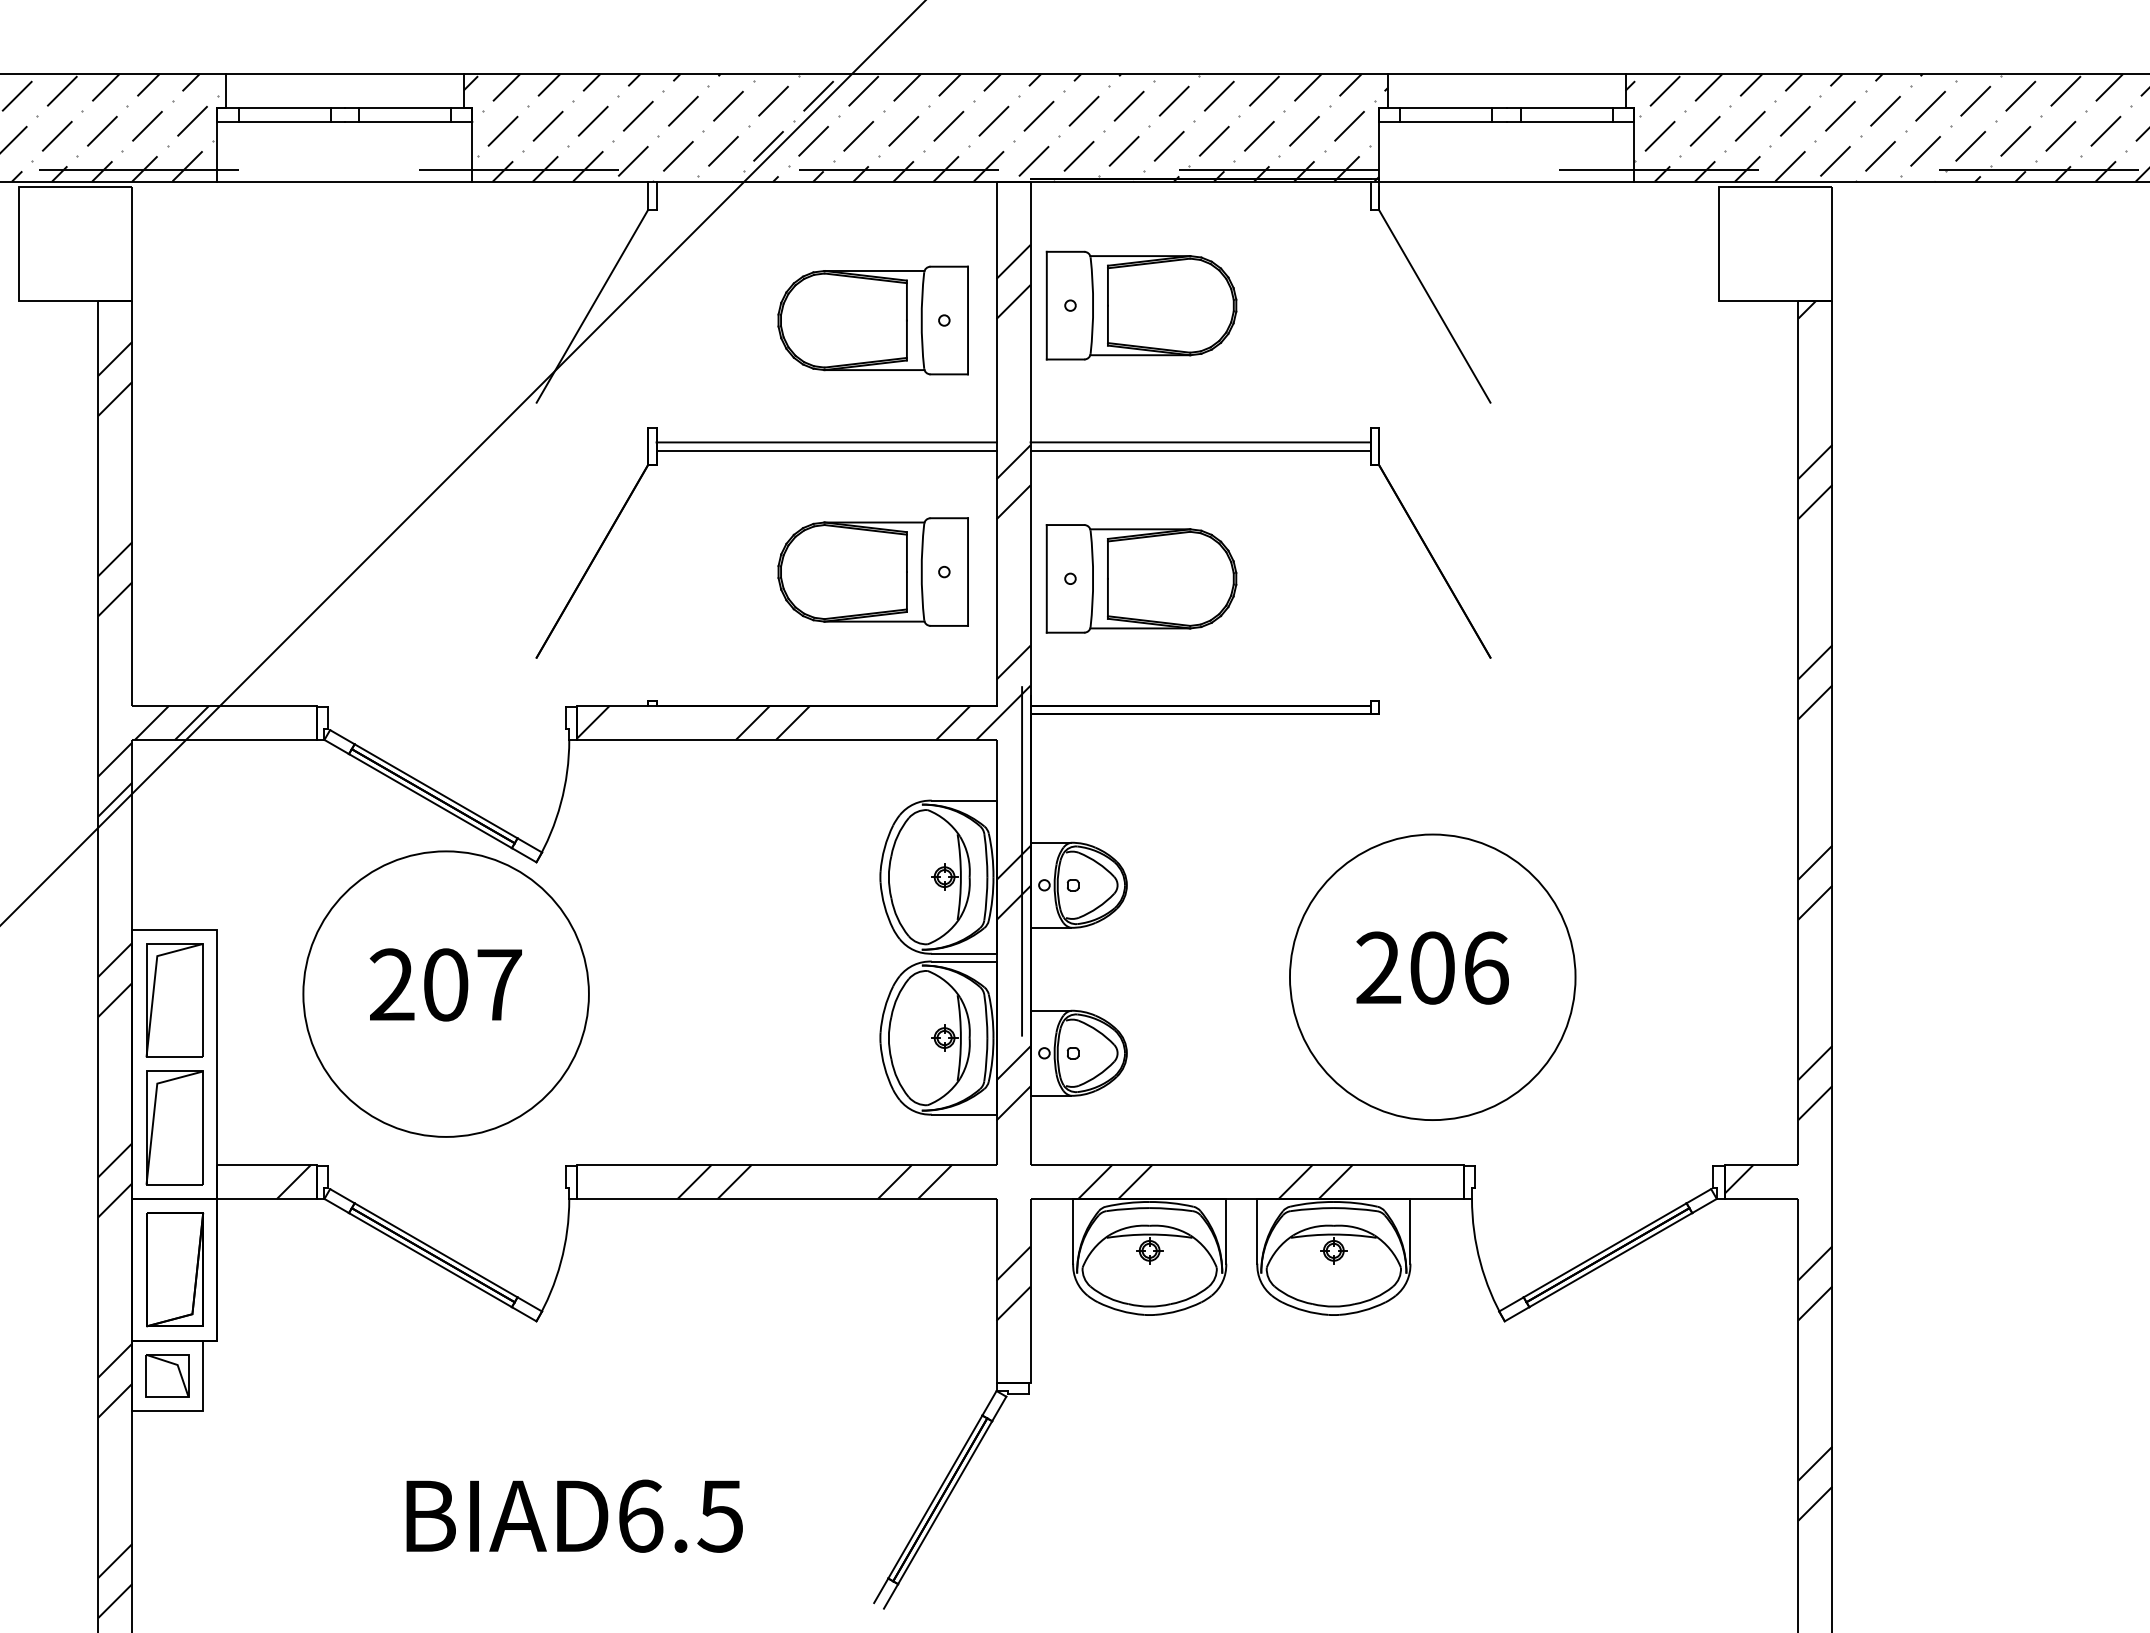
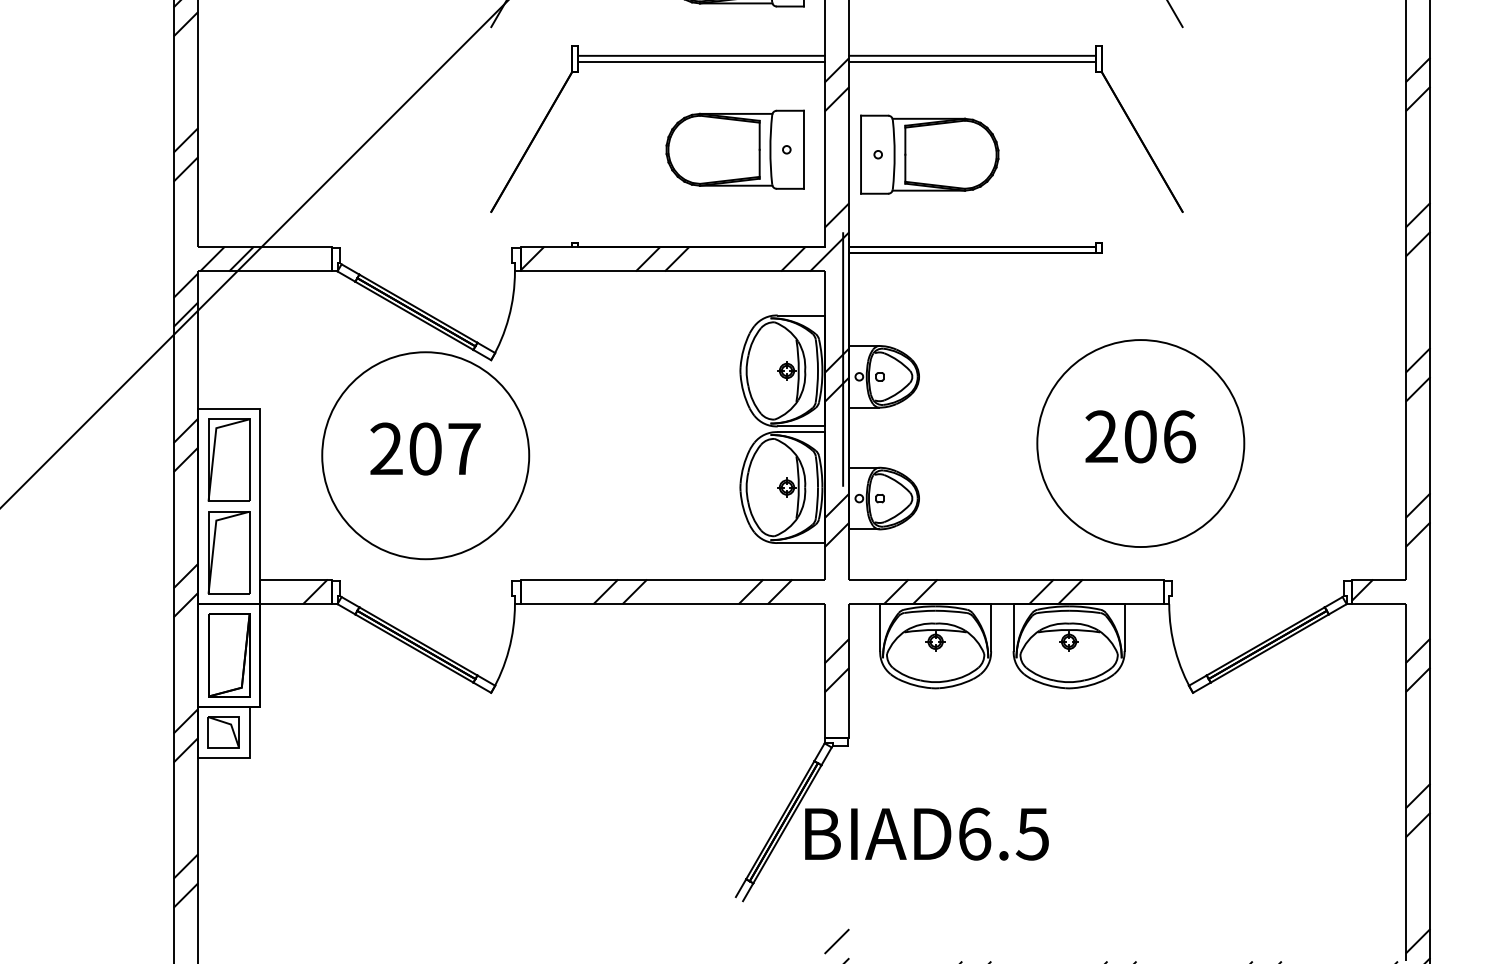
text: (574, 1515) -> (926, 833), moved

